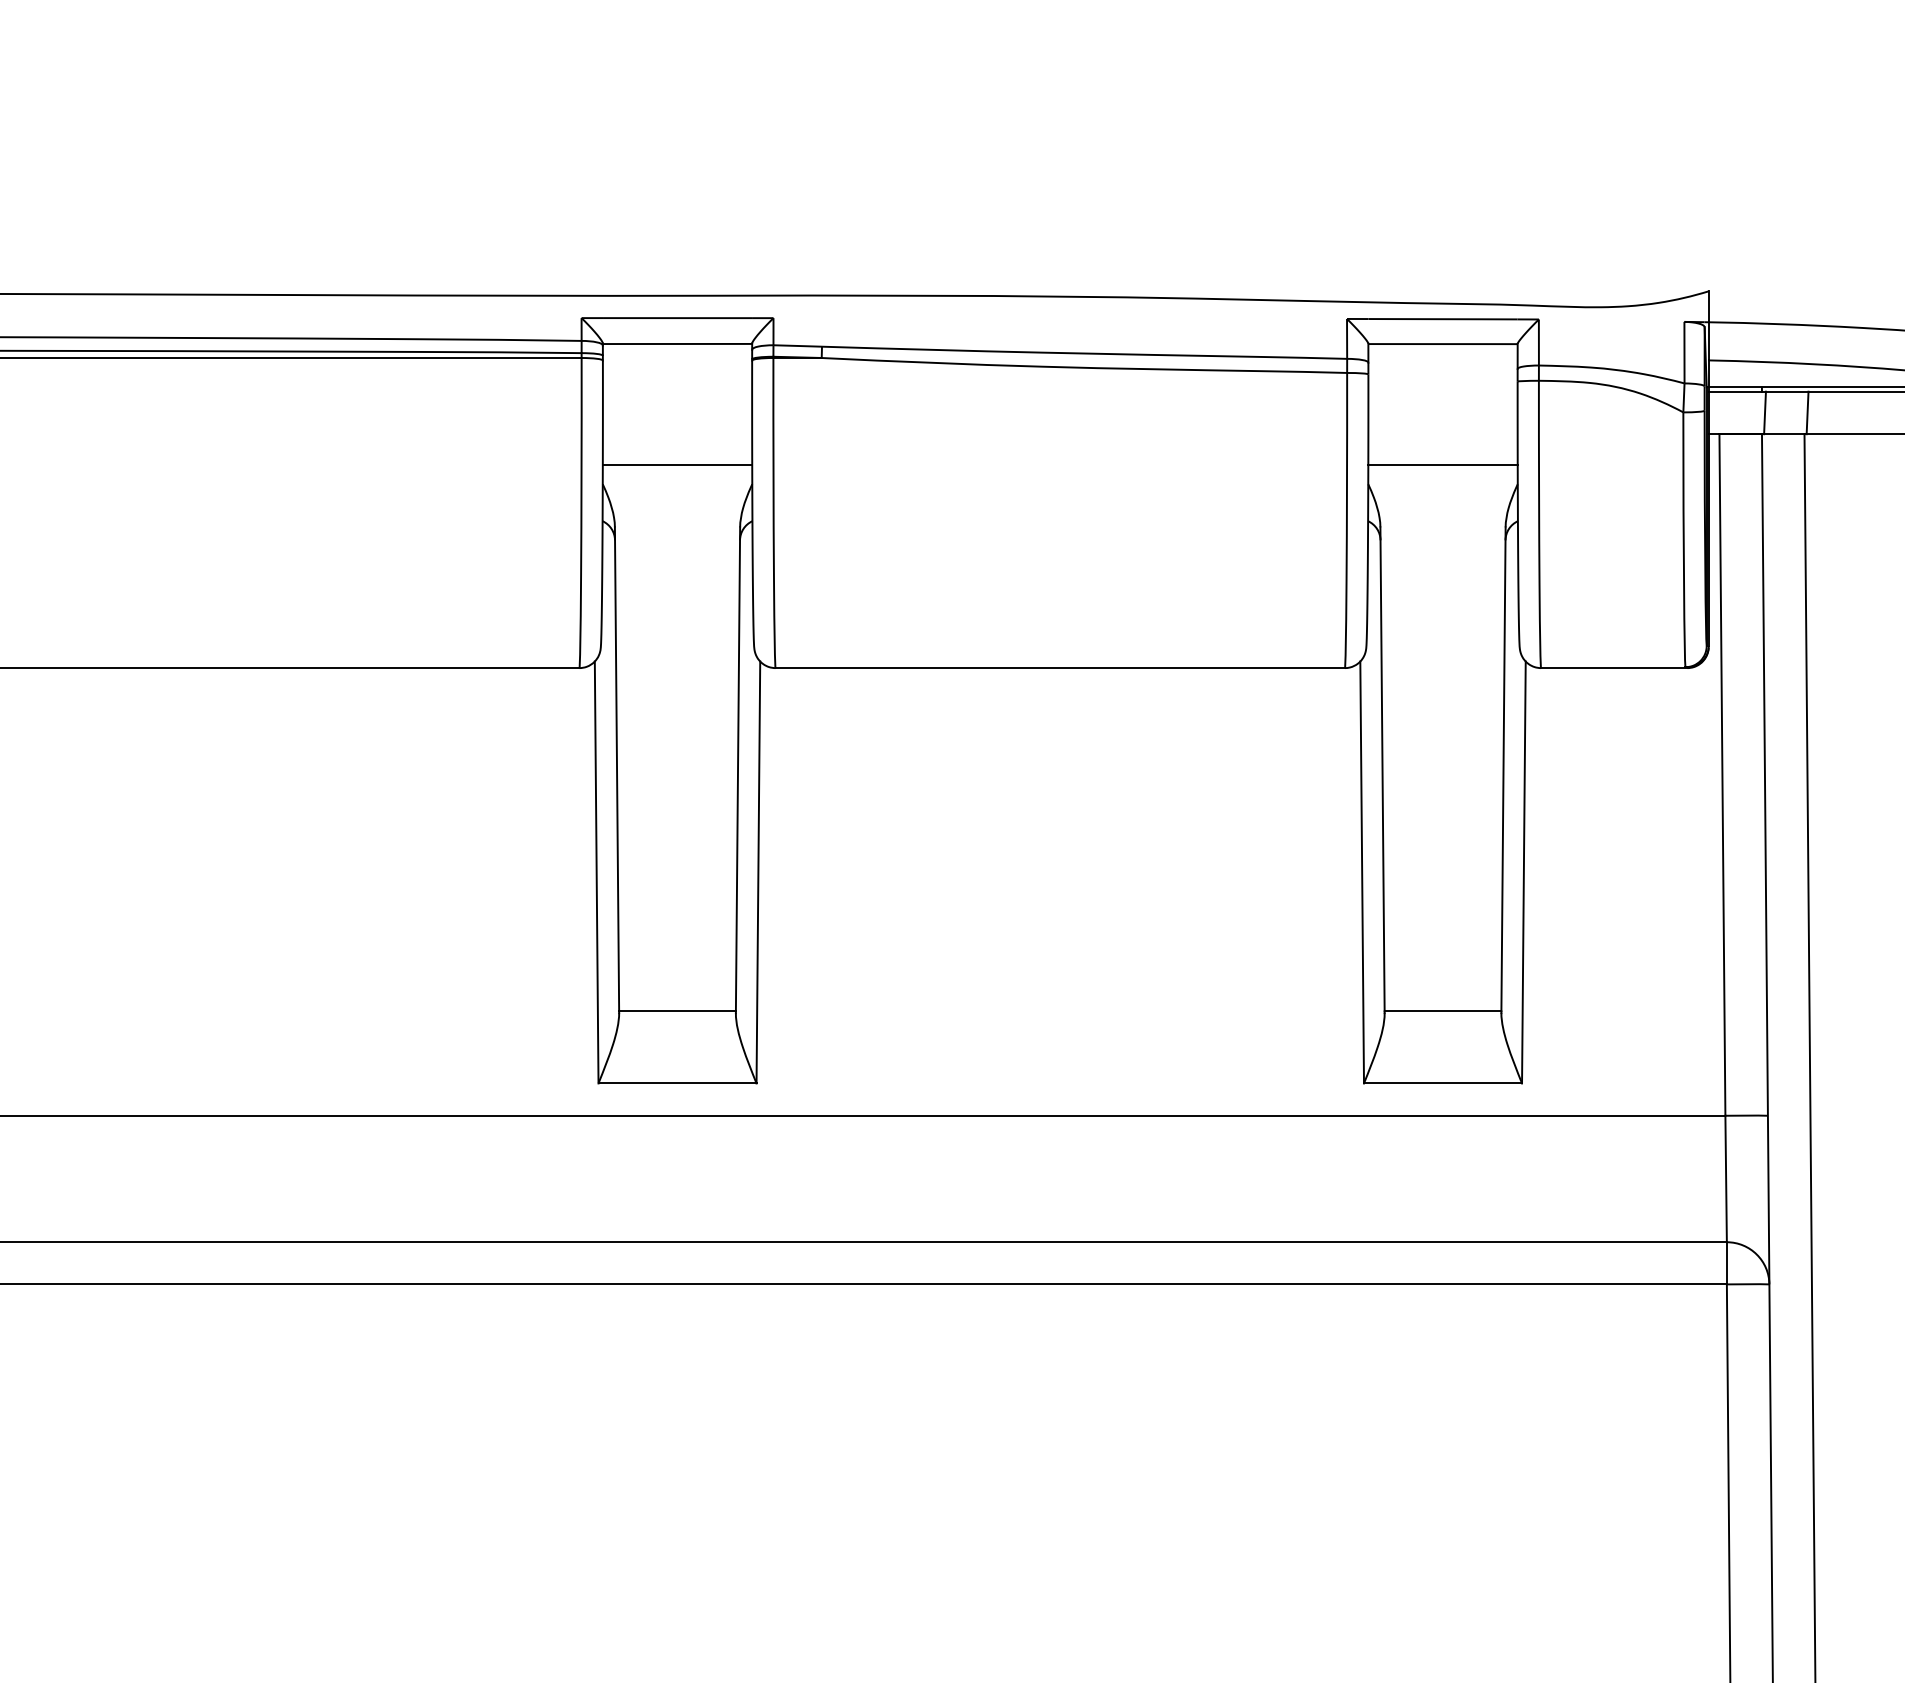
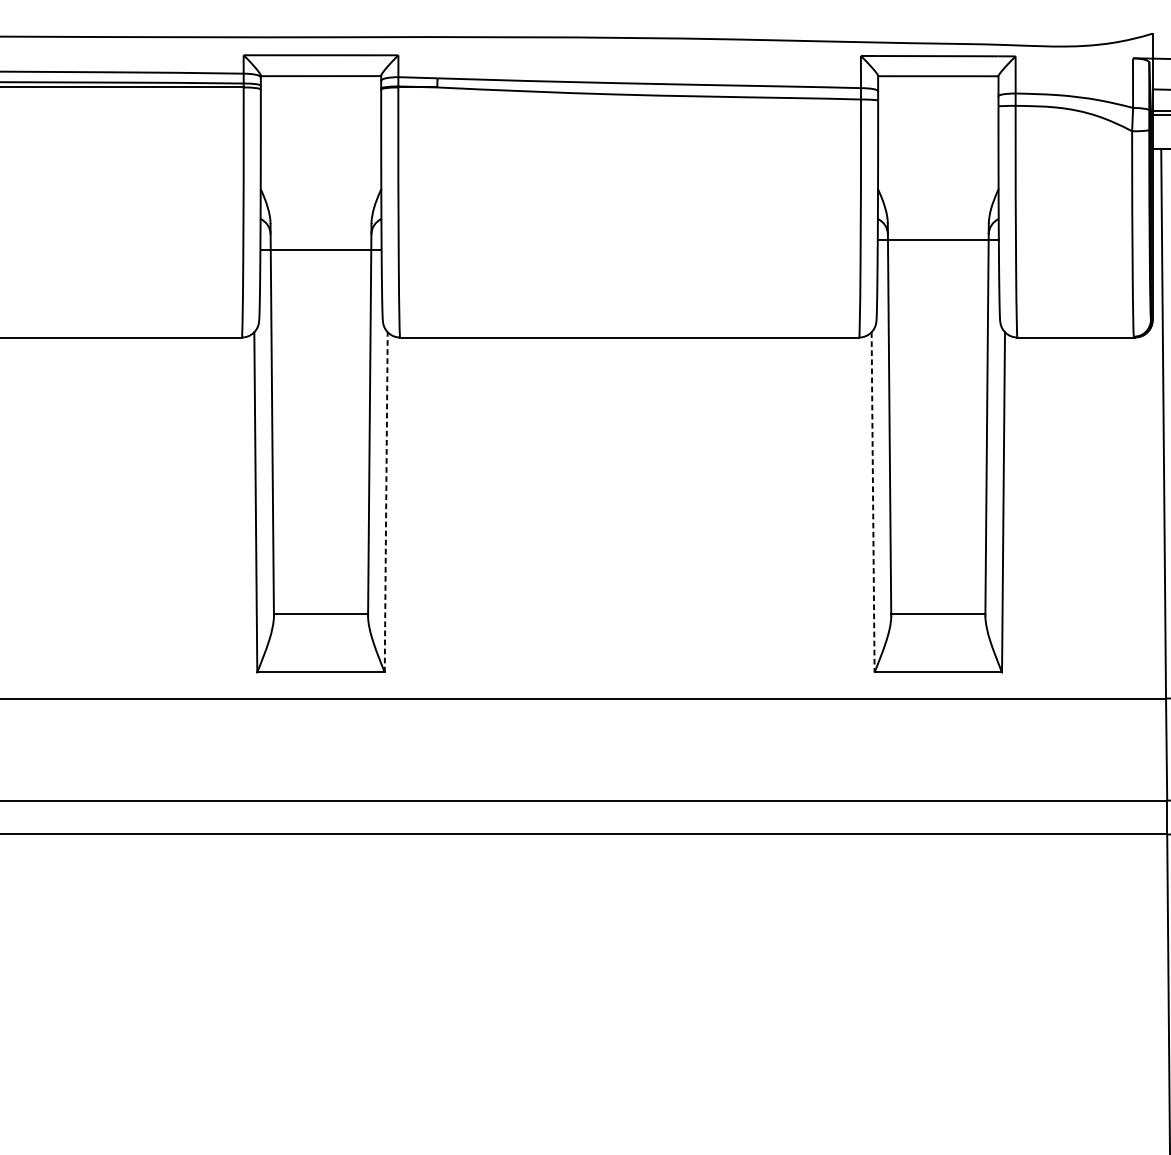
line: (677, 464) -> (321, 249), moved
line: (1442, 464) -> (937, 239), moved
line: (758, 872) -> (386, 502), solid -> dashed
line: (1362, 872) -> (873, 502), solid -> dashed

